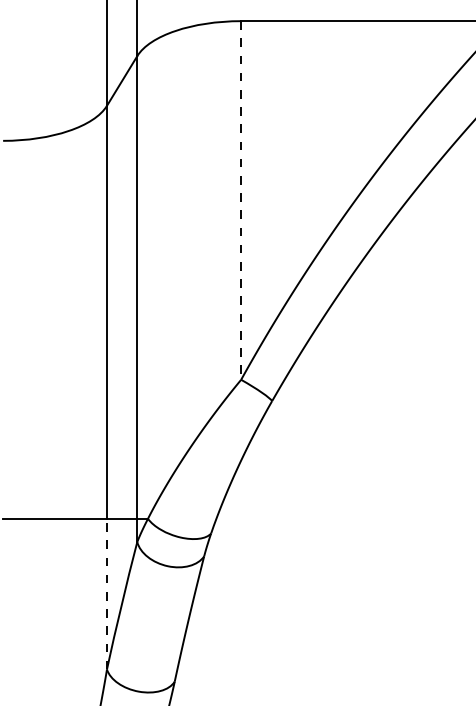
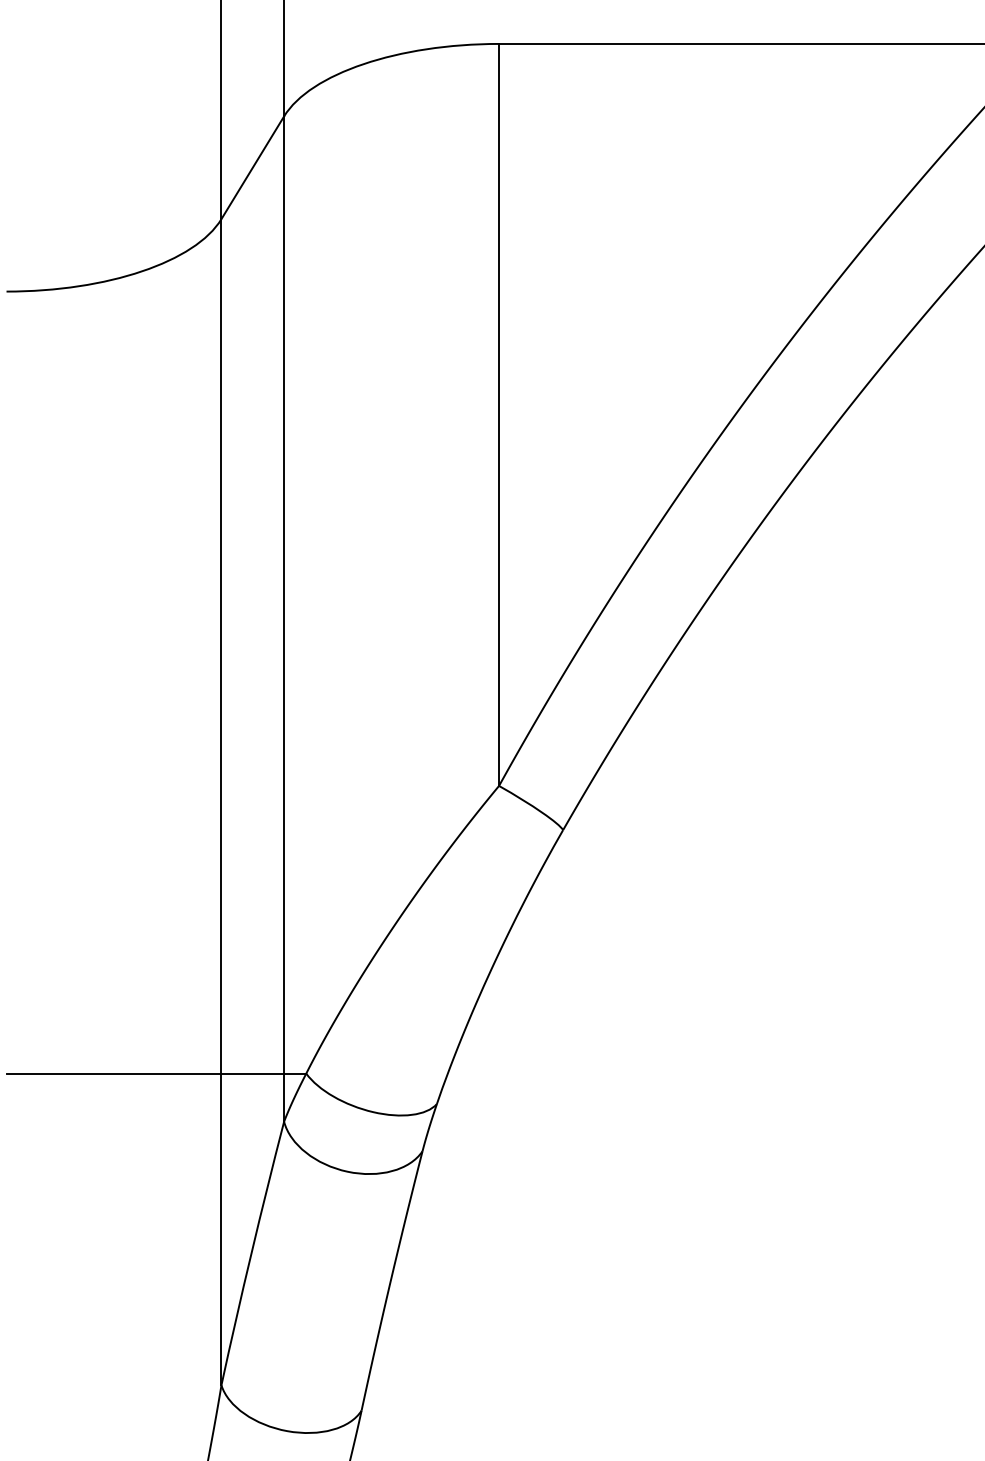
line: (241, 200) -> (499, 414), dashed -> solid
line: (107, 593) -> (222, 1228), dashed -> solid

